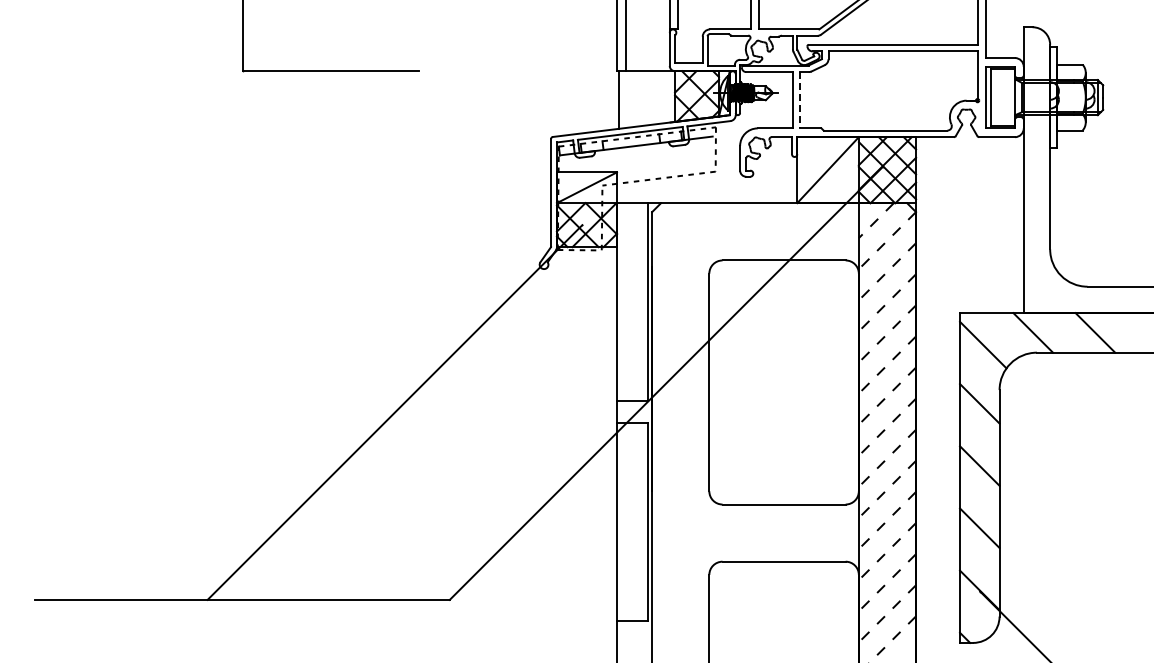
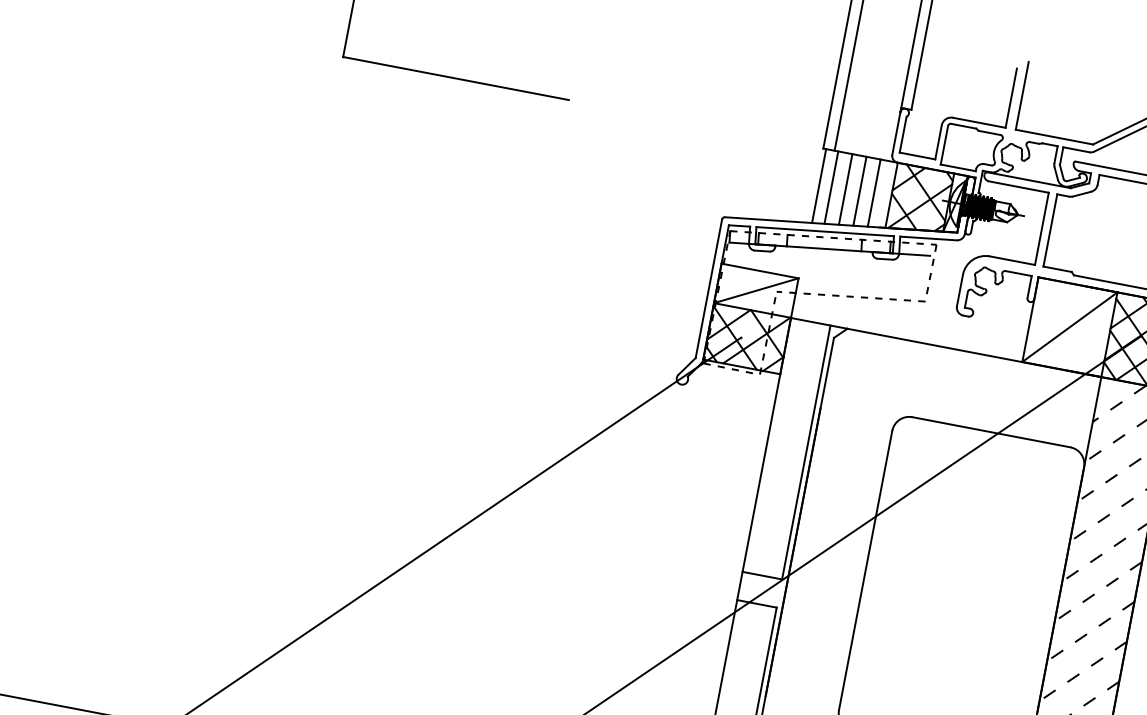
line: (650, 97) -> (859, 190), added
line: (661, 97) -> (874, 193), added
line: (639, 98) -> (845, 189), added
line: (628, 99) -> (831, 187), added
line: (799, 100) -> (1050, 230), dashed -> solid

